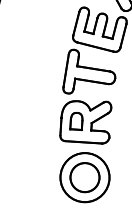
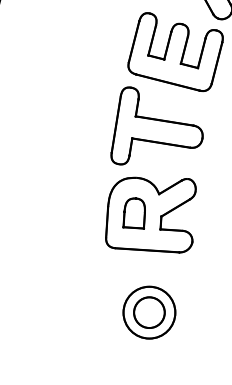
part: (84, 177) -> (148, 312), size x0.6

